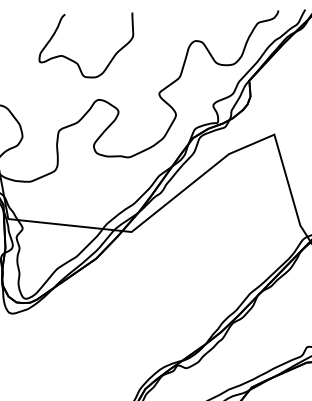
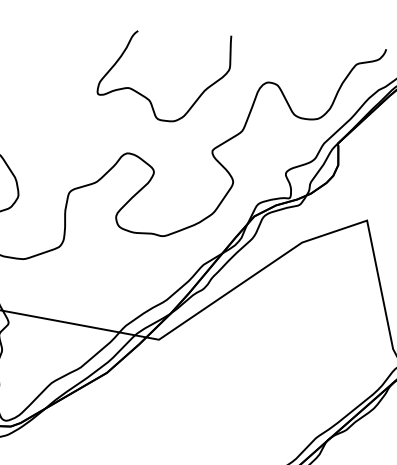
curve: (74, 60) -> (146, 95), moved

